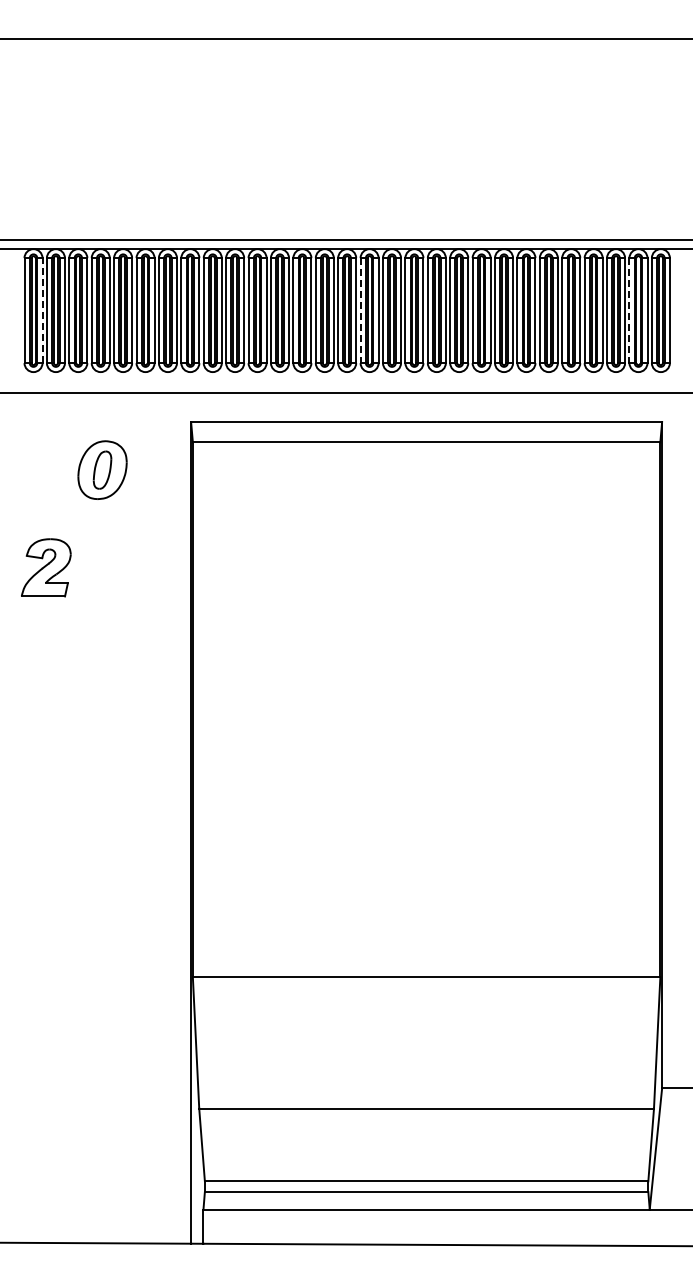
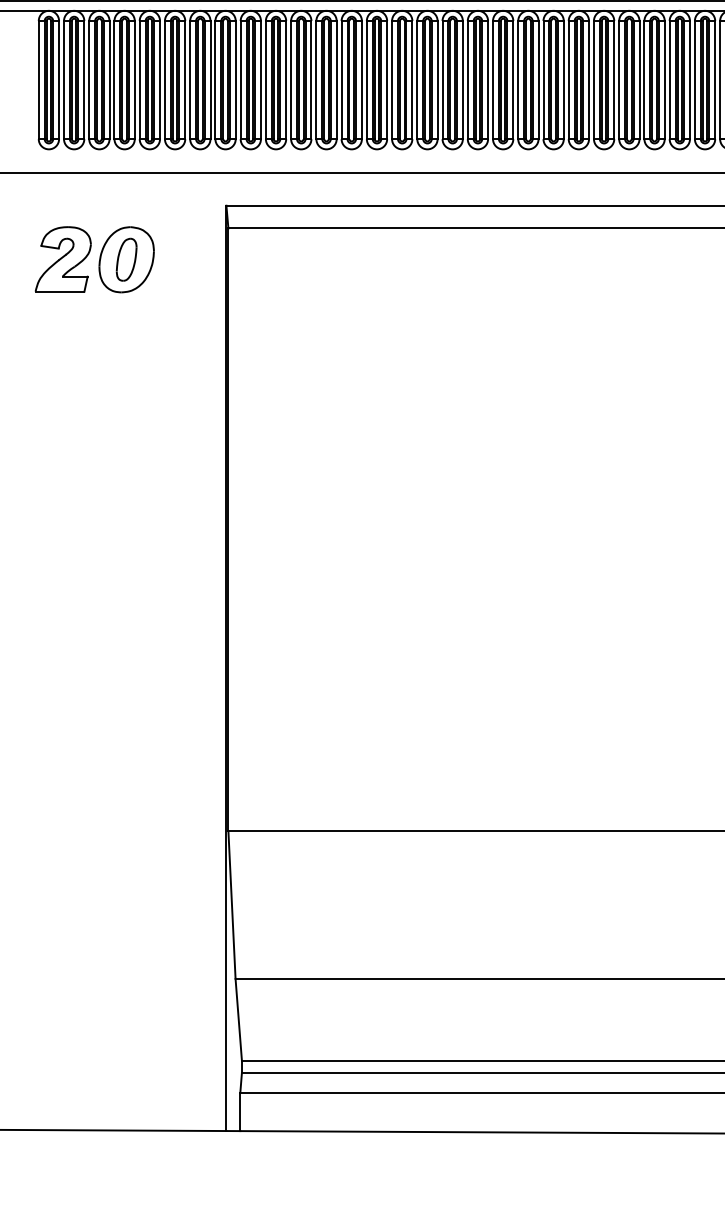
line: (42, 310) -> (59, 79), dashed -> solid
line: (360, 311) -> (417, 81), dashed -> solid
line: (629, 311) -> (720, 81), dashed -> solid
part: (46, 567) -> (63, 259), moved

